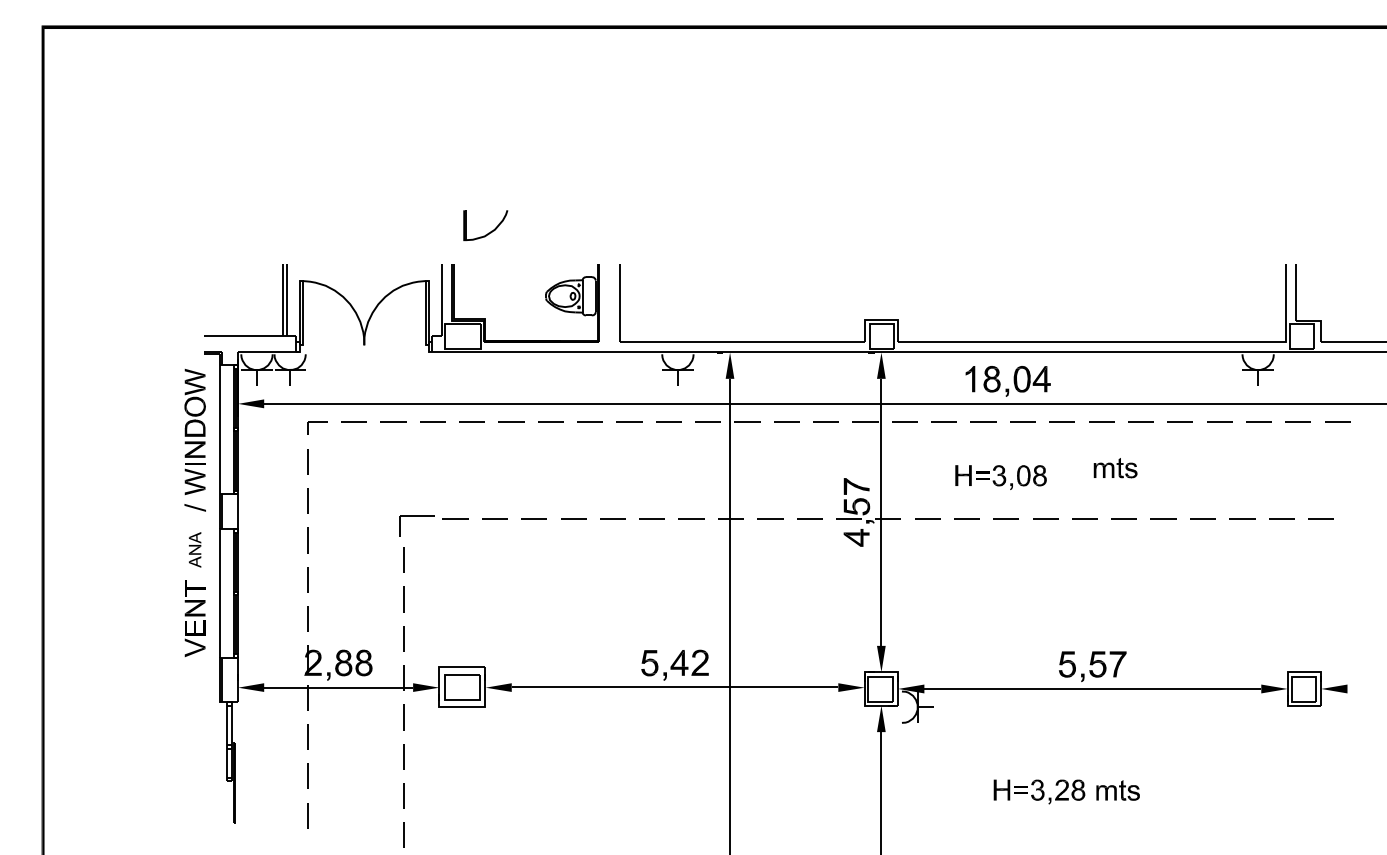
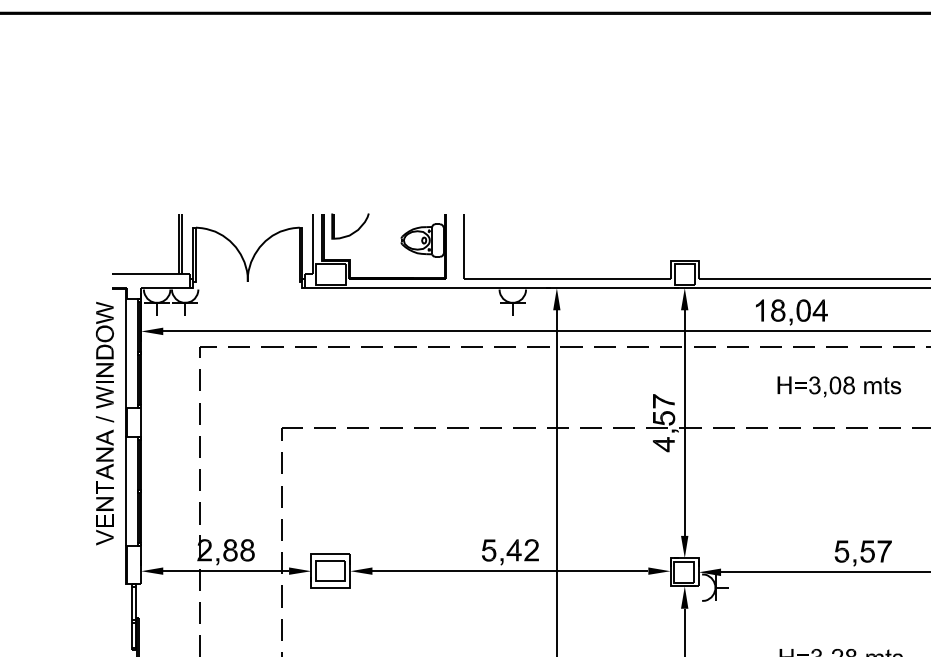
part: (488, 232) -> (352, 232), moved
part: (1000, 477) -> (815, 386), moved
part: (415, 525) -> (291, 434), size x0.71
part: (194, 549) -> (104, 454), size x1.67

